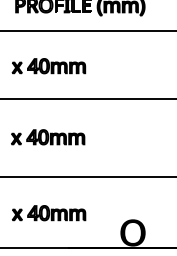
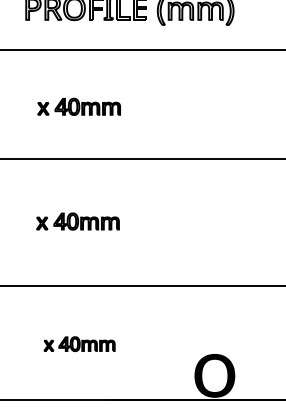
part: (48, 66) -> (78, 107), size x0.7
part: (48, 137) -> (78, 221), size x0.7
part: (49, 213) -> (80, 344), size x0.6

